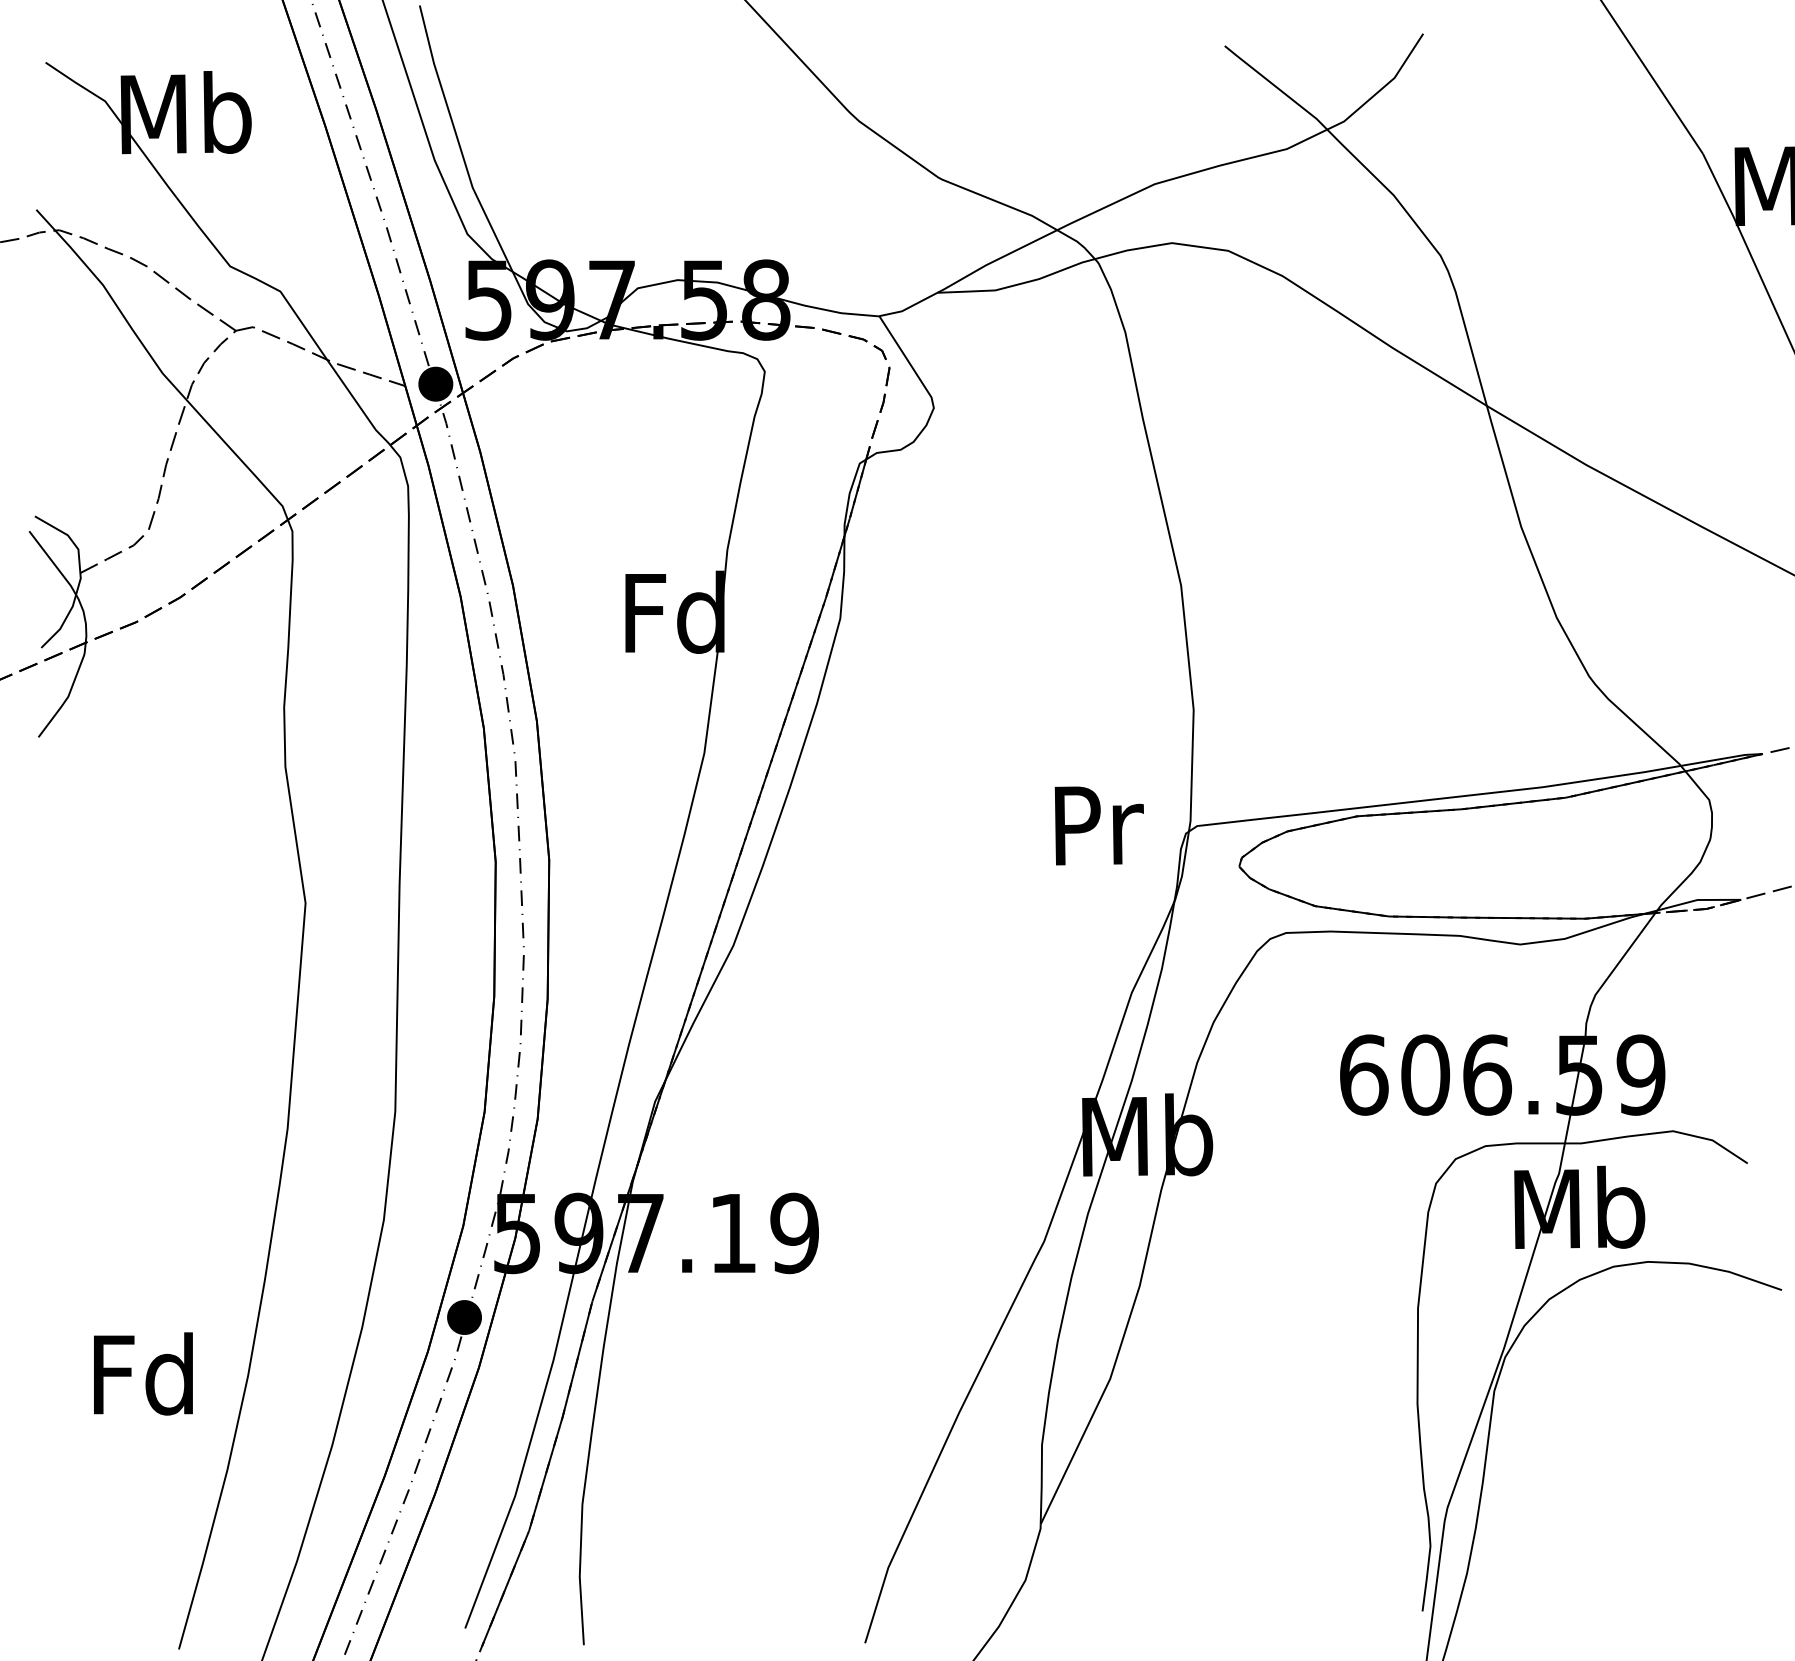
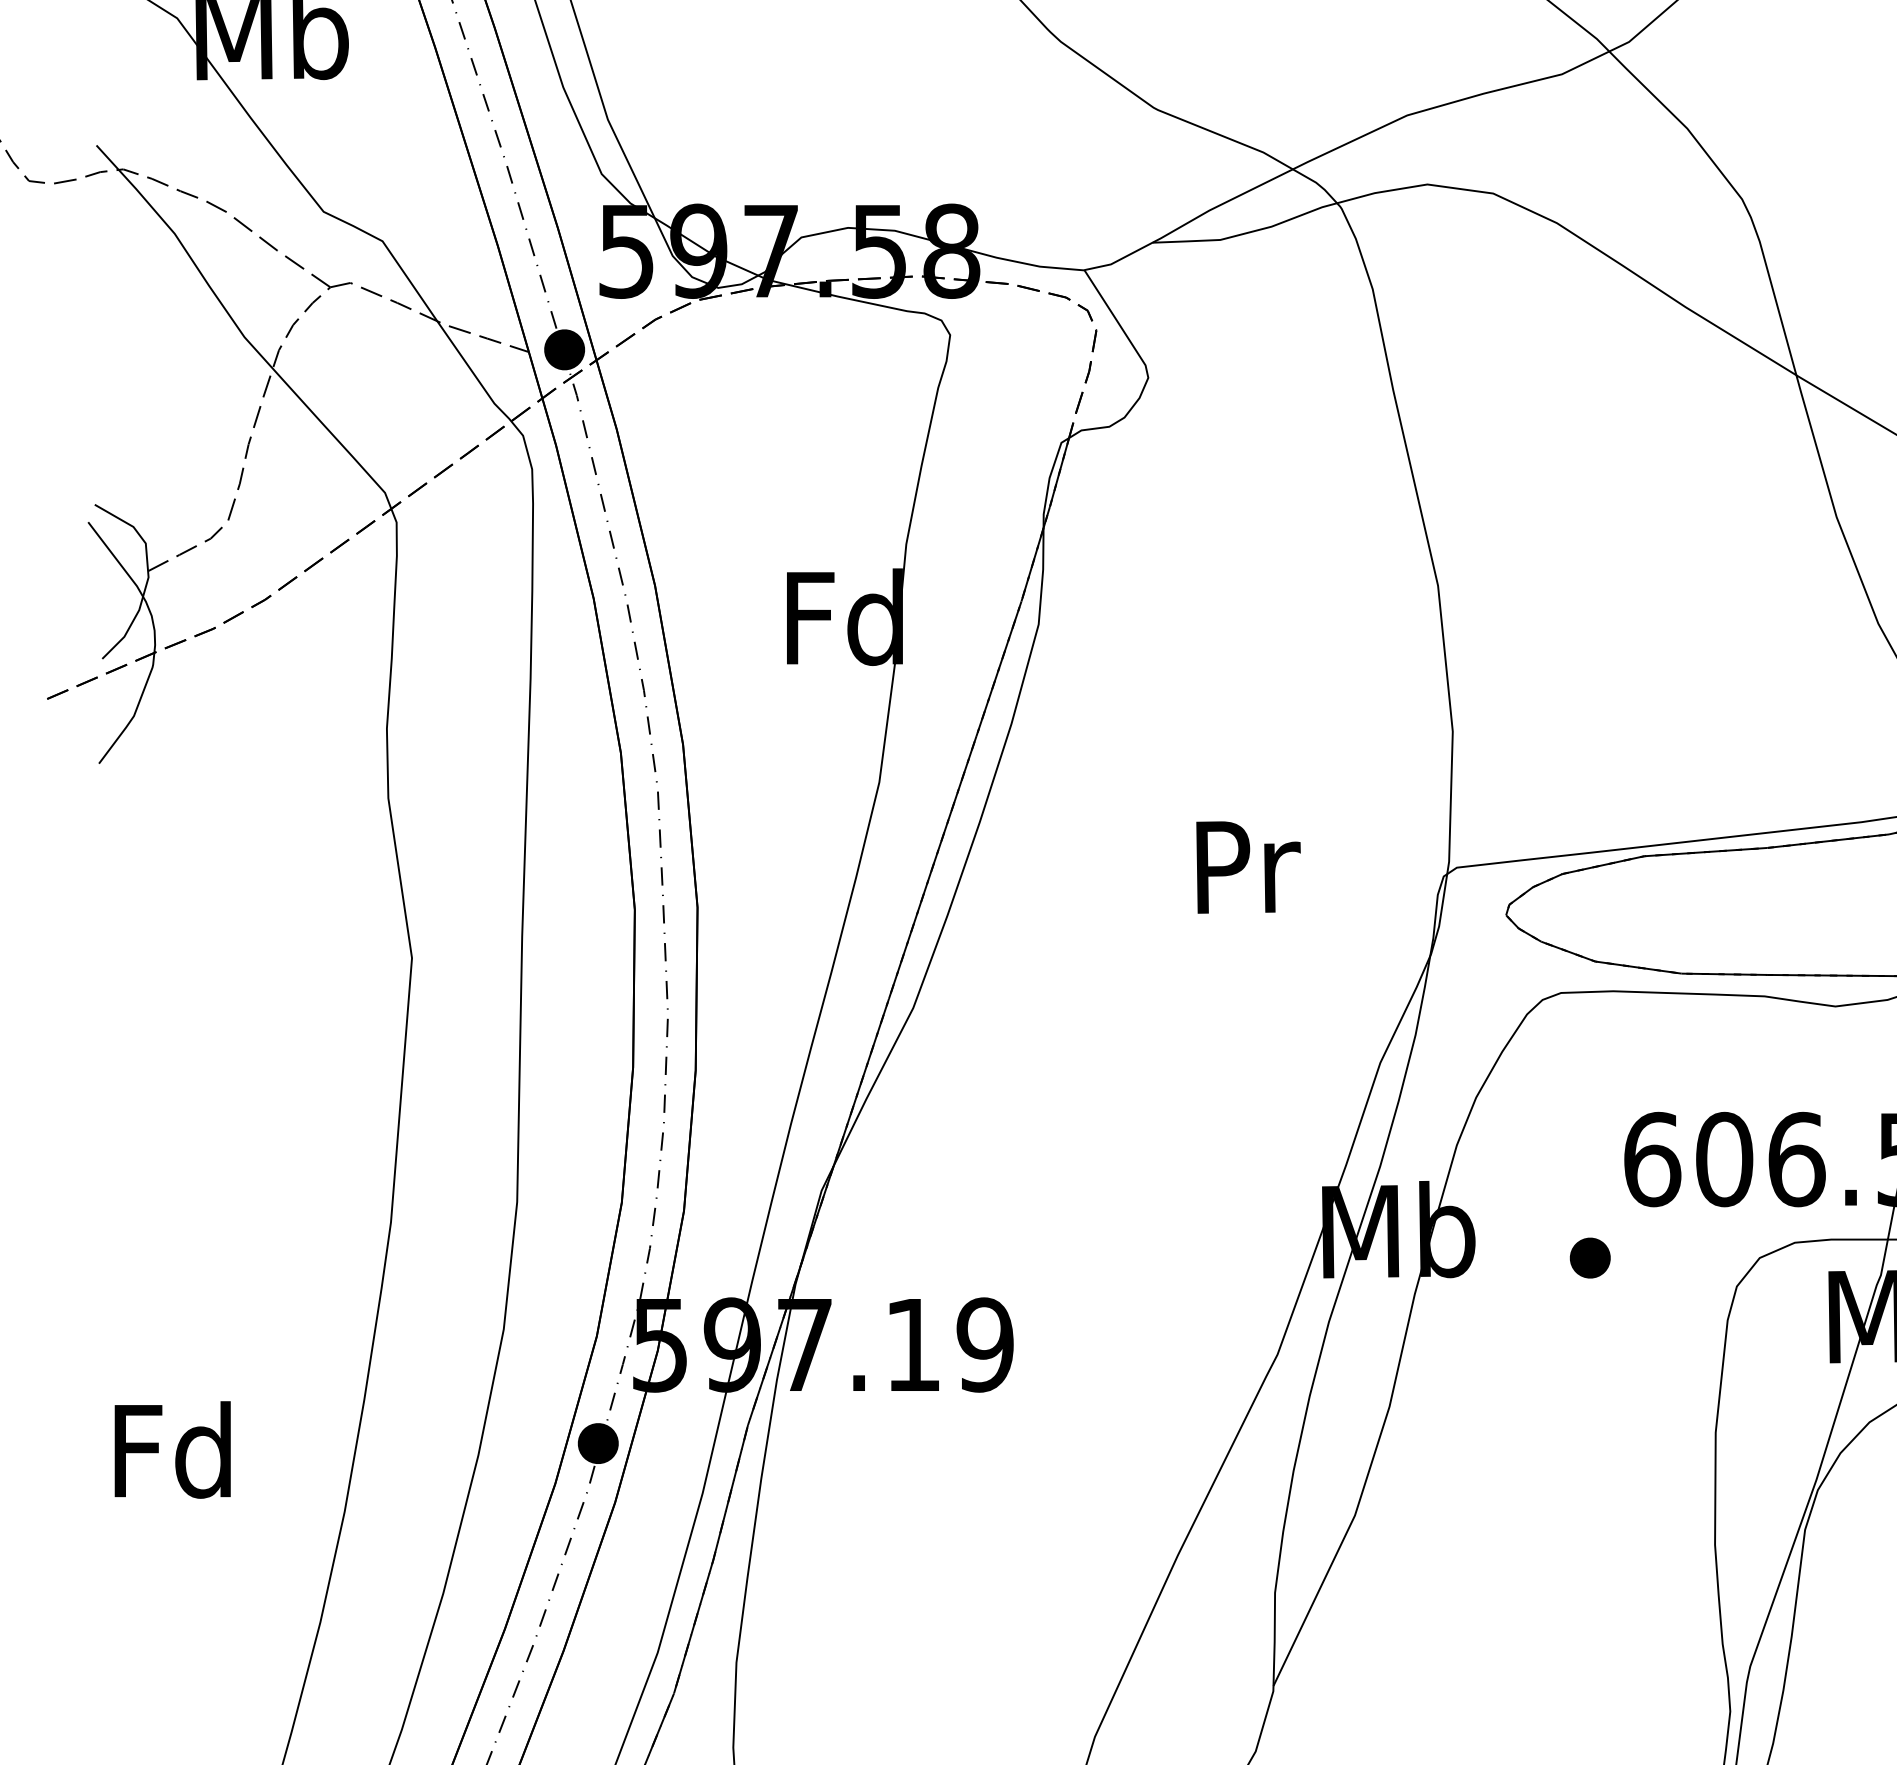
text: (1098, 825) -> (1247, 867), moved
part: (1310, 1158) -> (1589, 1257), added
text: (143, 1373) -> (172, 1449), moved

